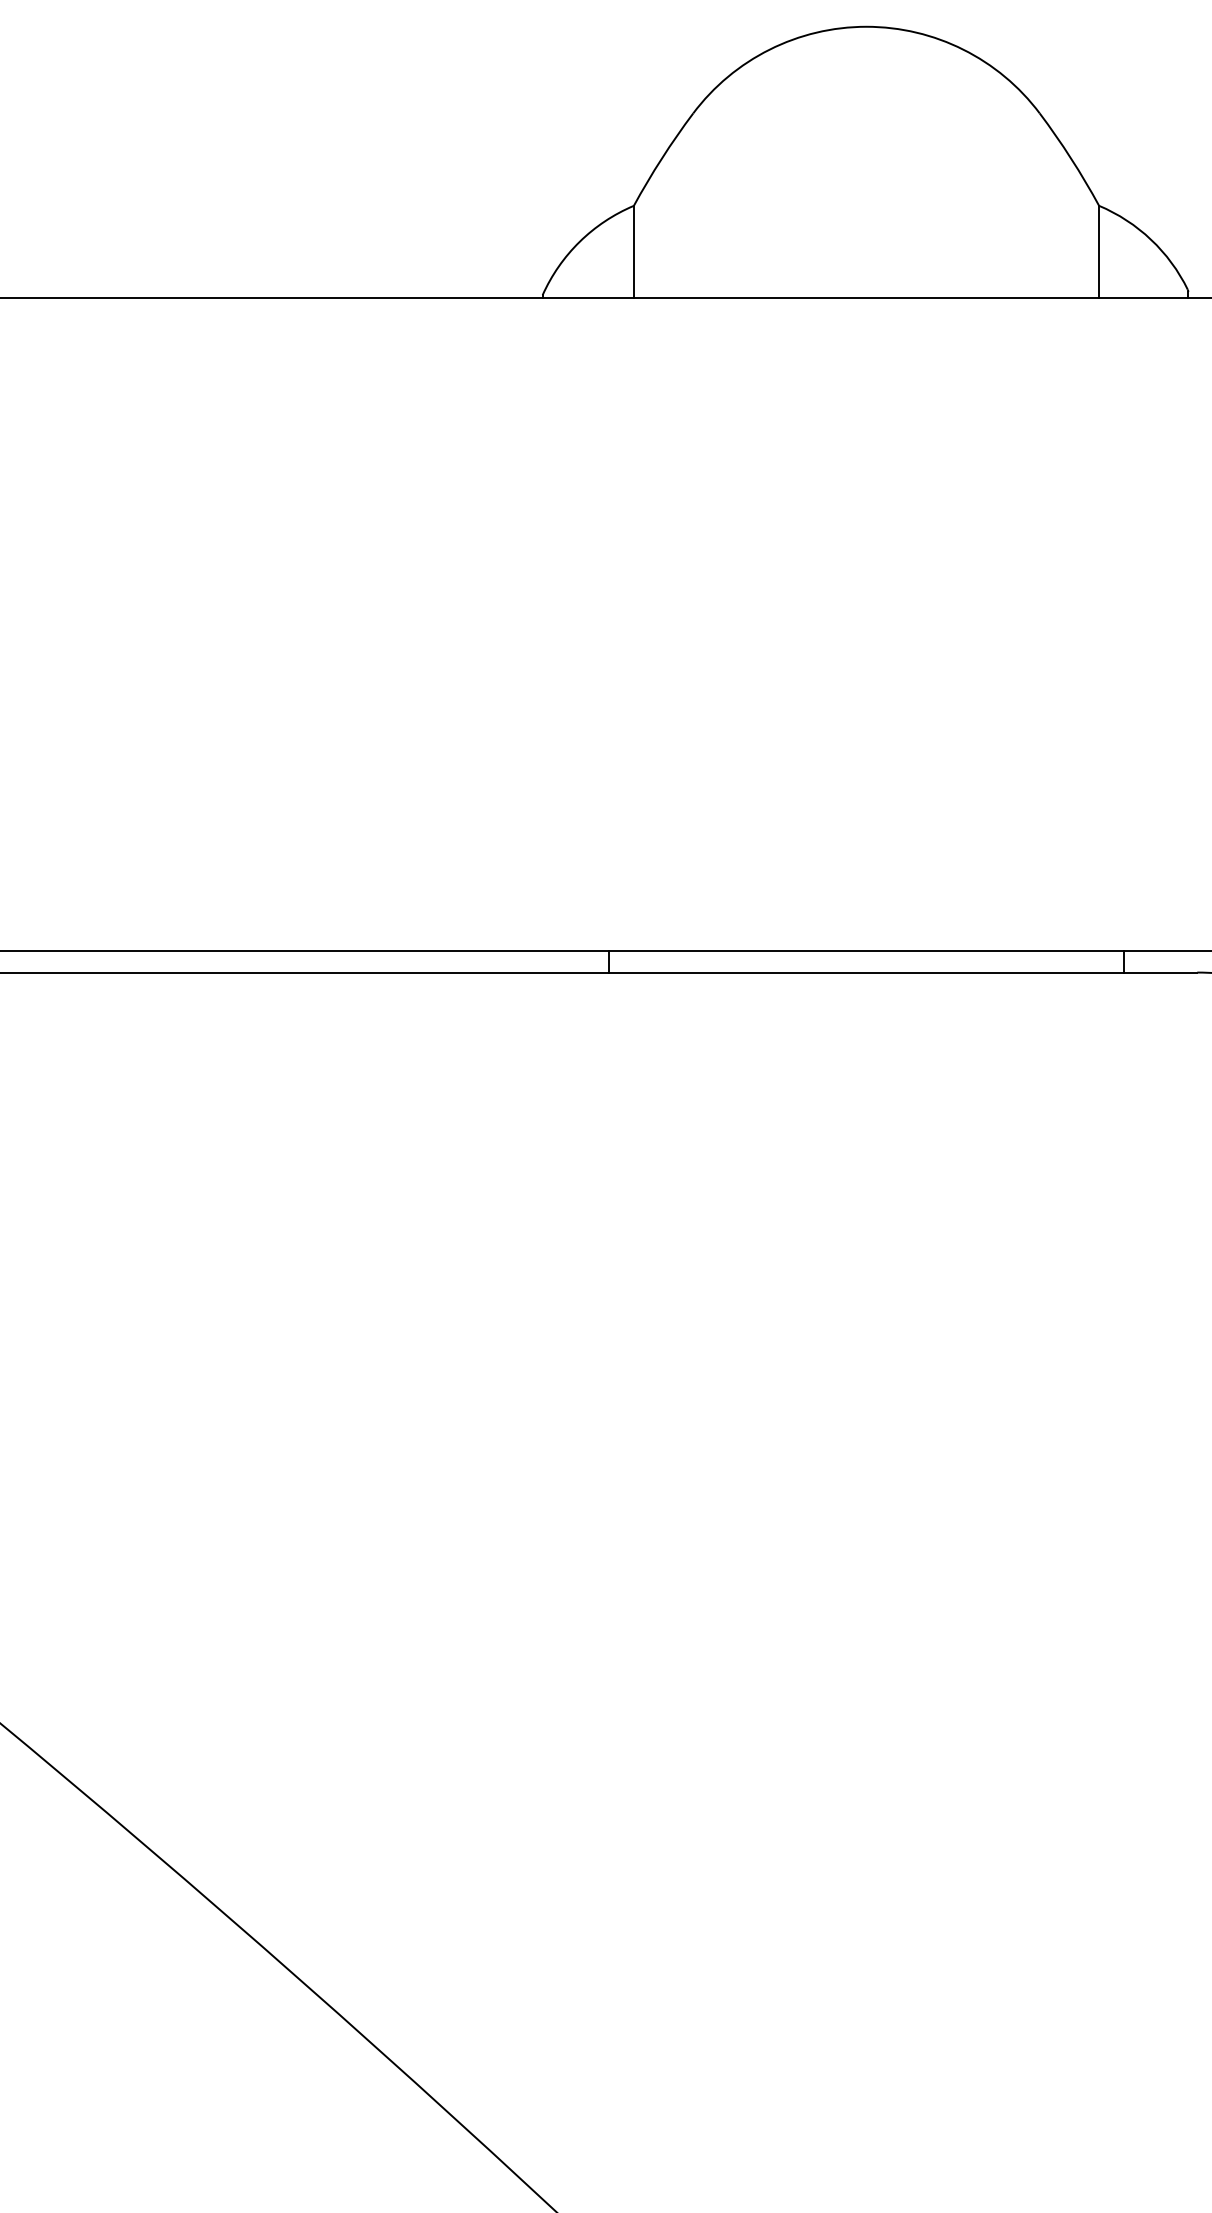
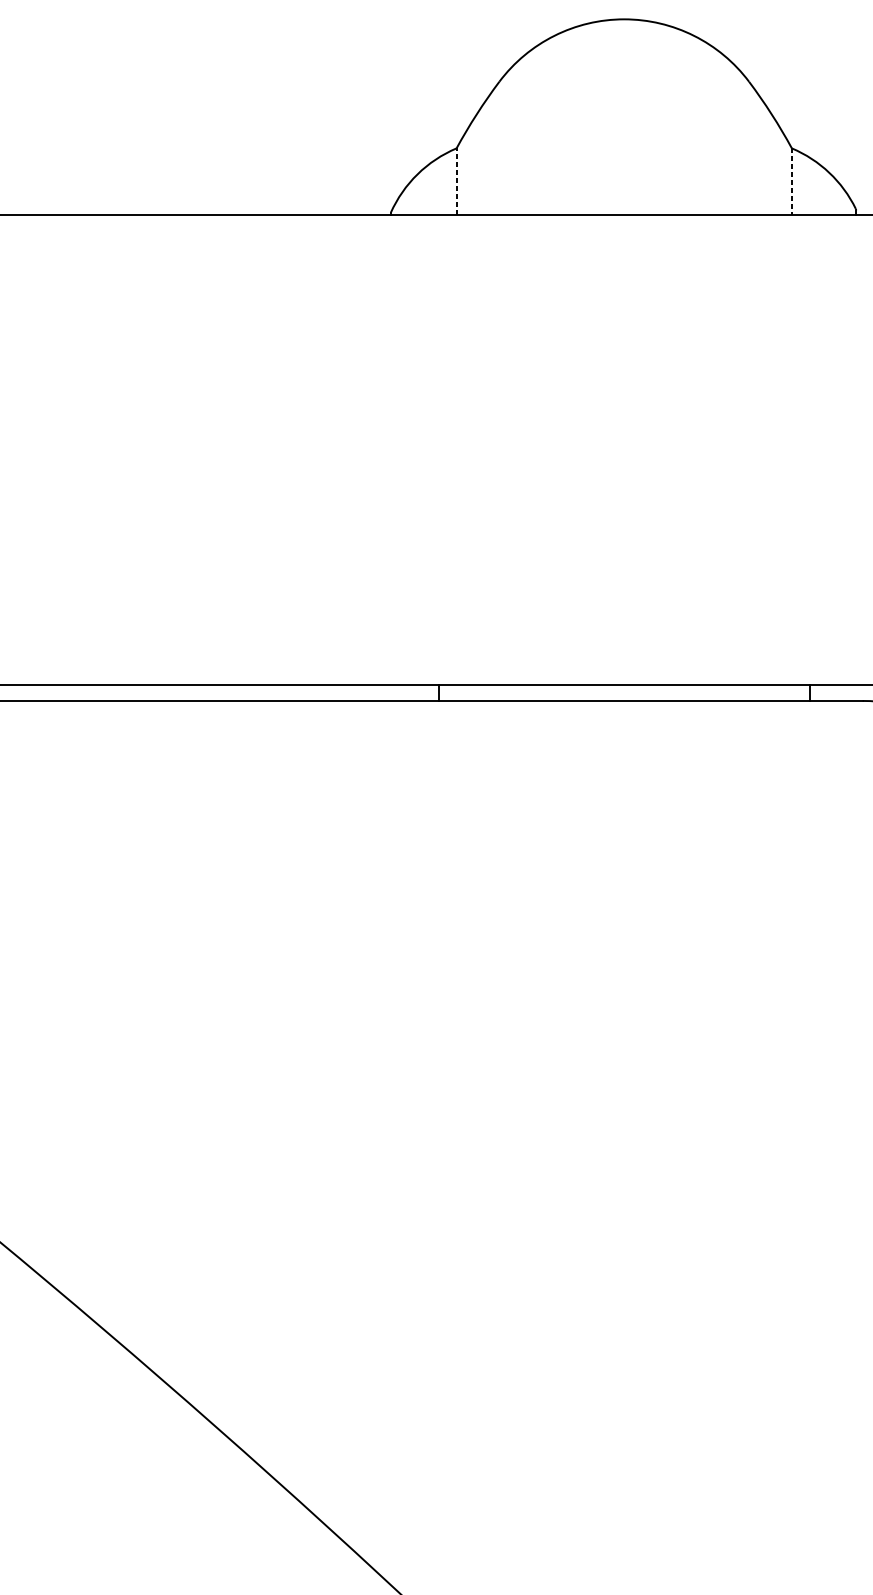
line: (633, 251) -> (456, 181), solid -> dashed
line: (1099, 252) -> (792, 182), solid -> dashed

